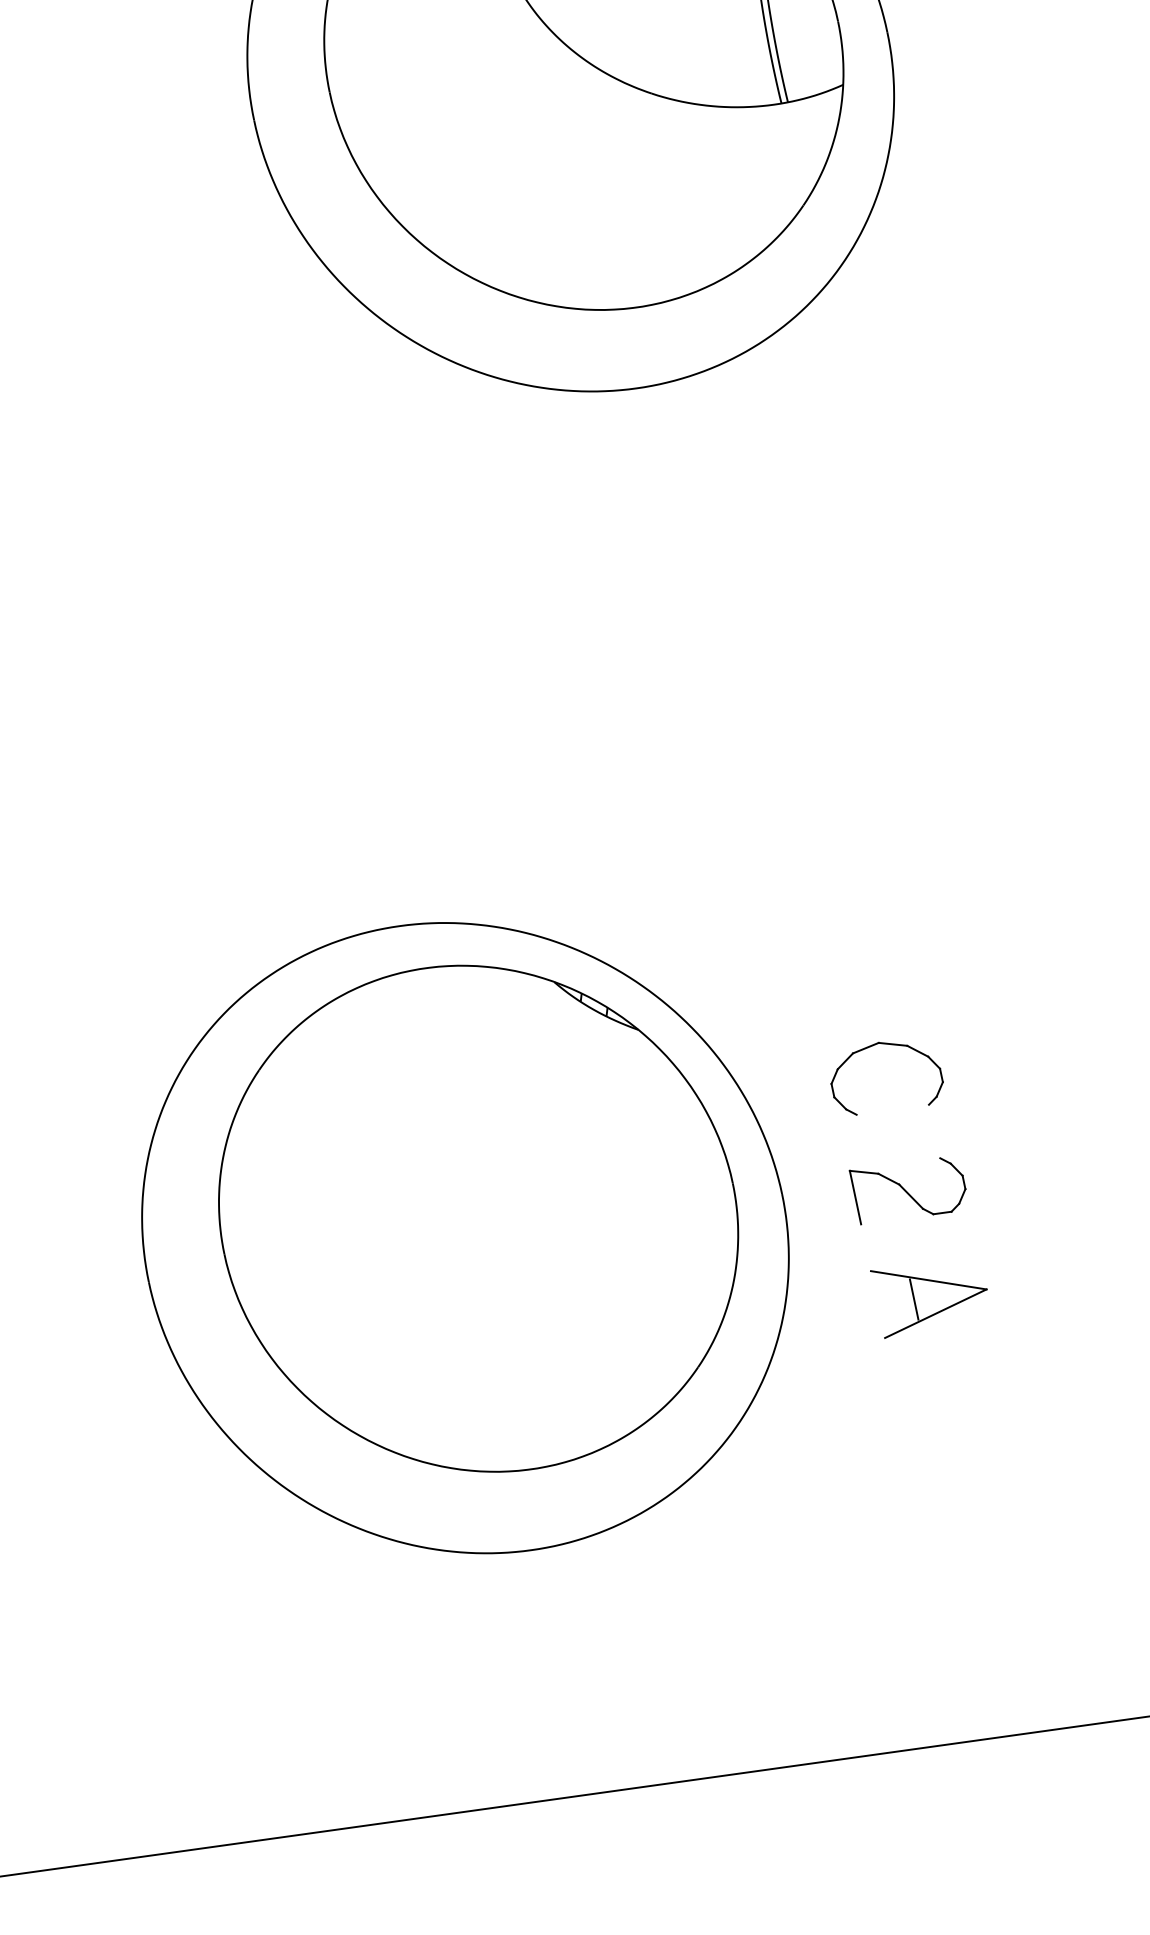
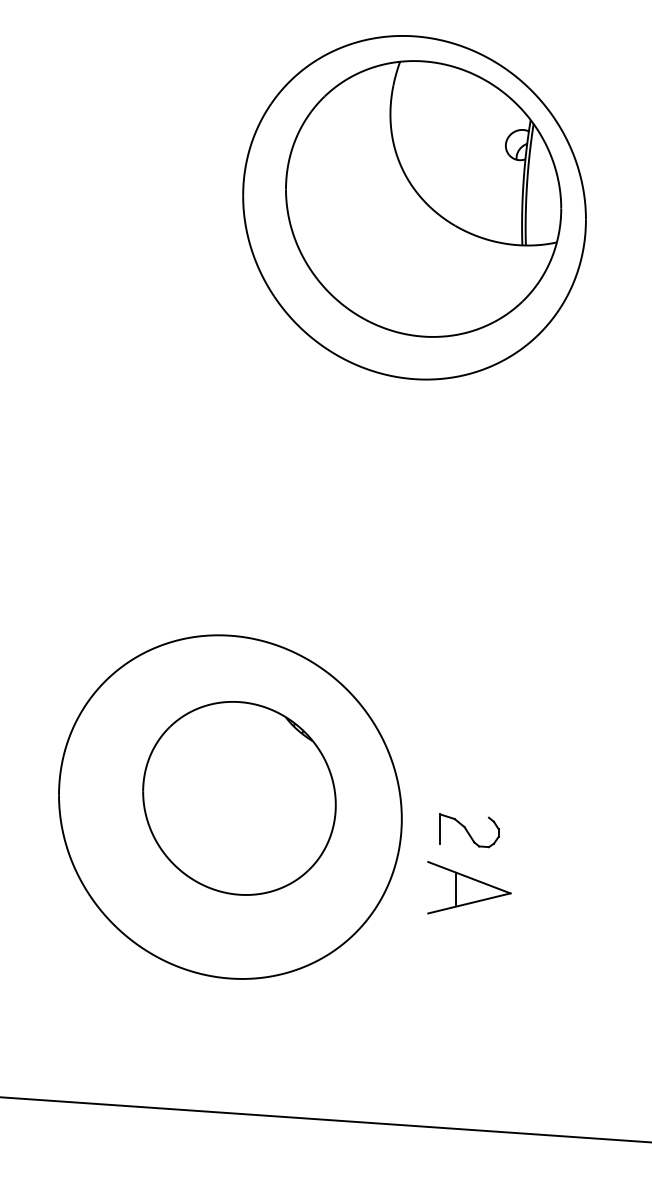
part: (891, 1046) -> (475, 753), removed
part: (478, 1218) -> (239, 798), size x0.7
part: (931, 1292) -> (469, 887), size x1.4

